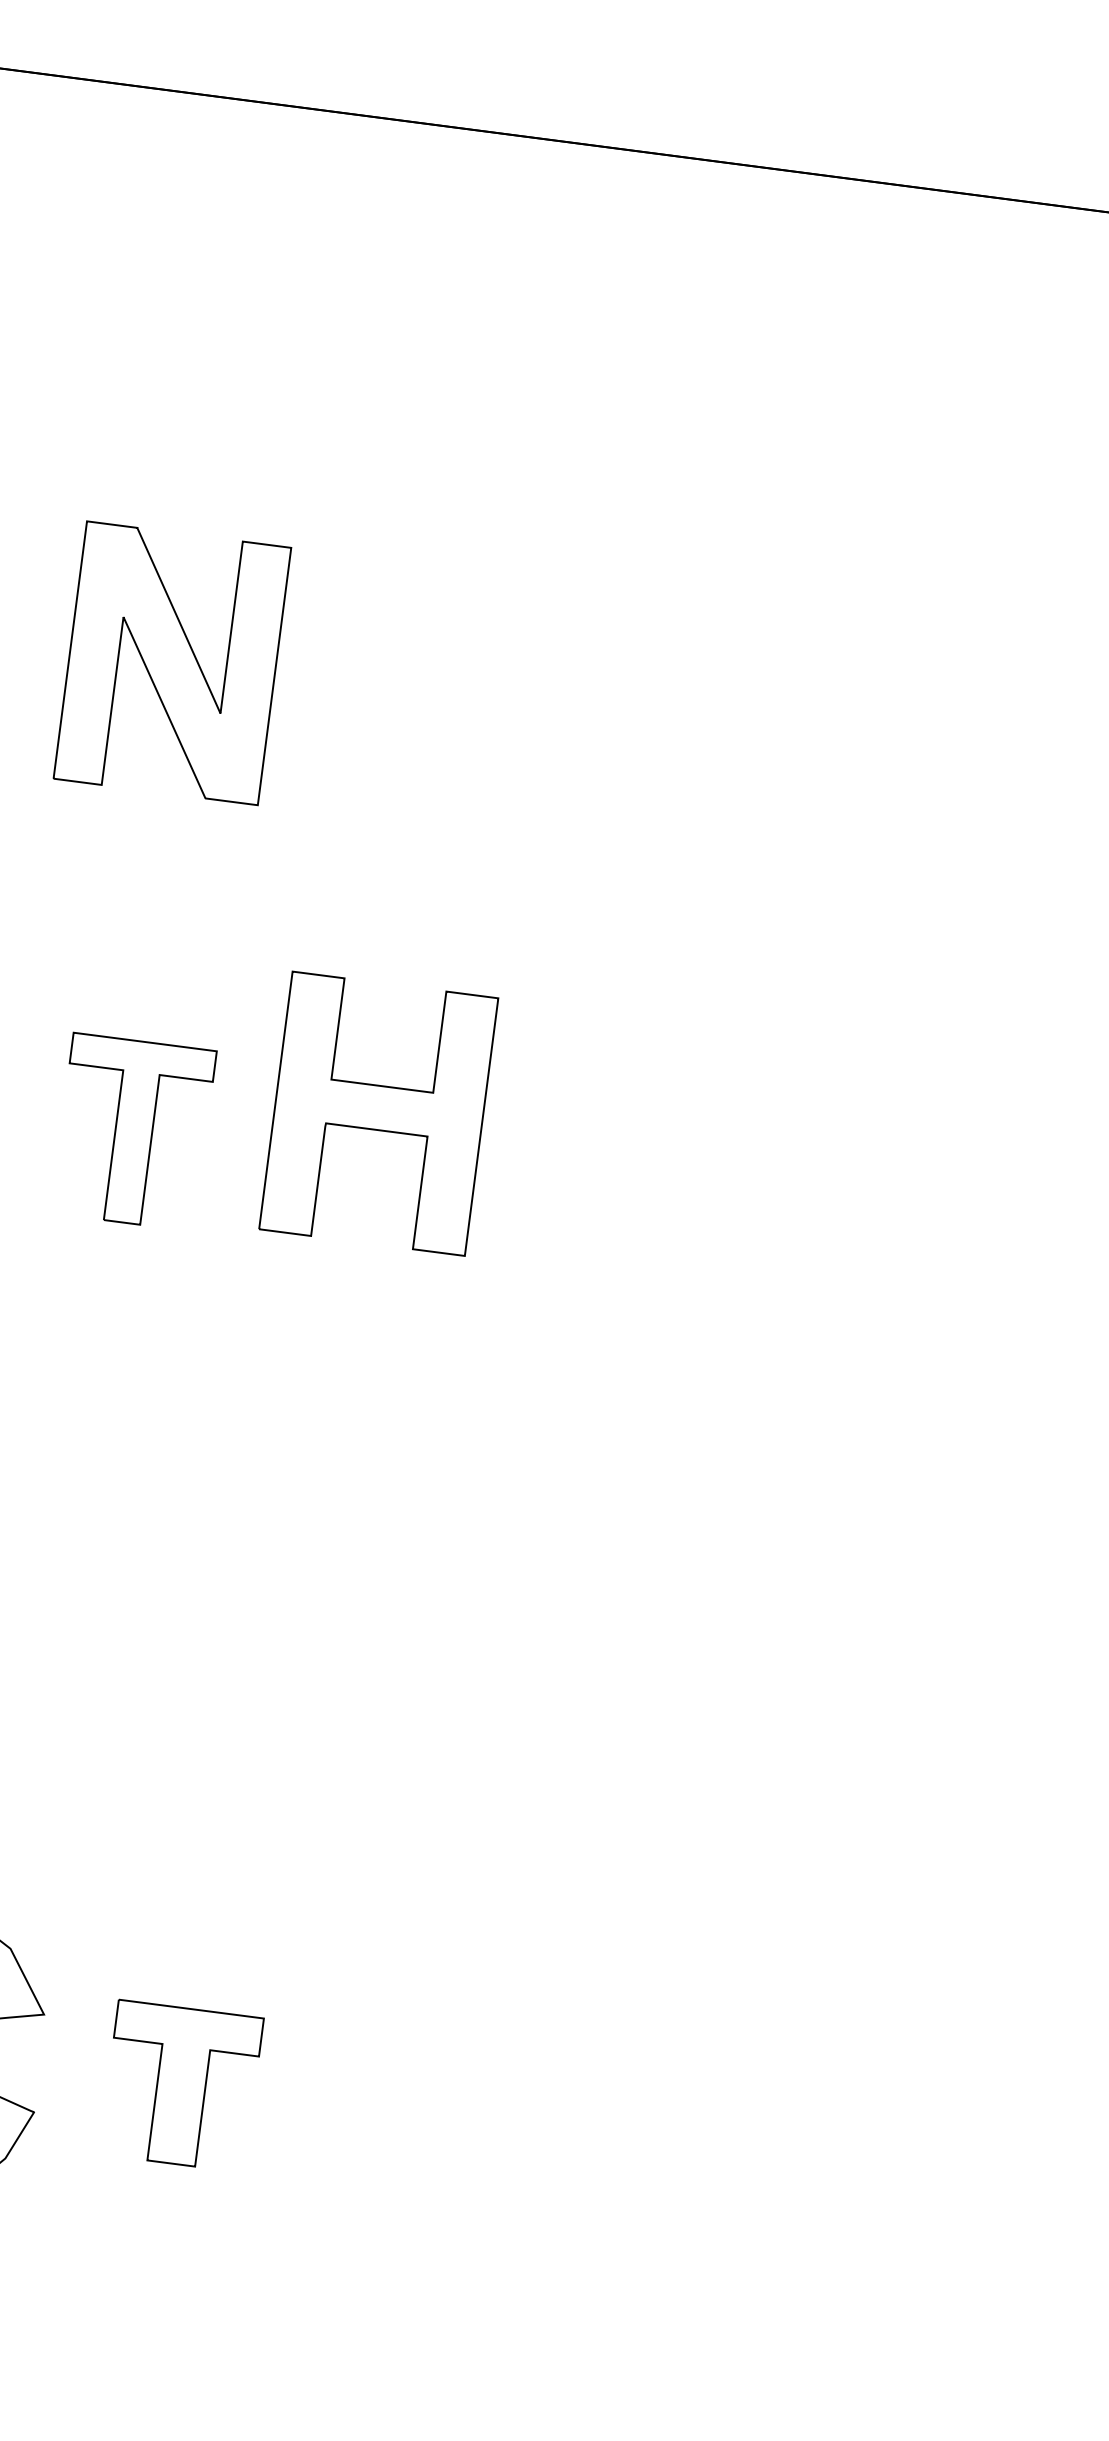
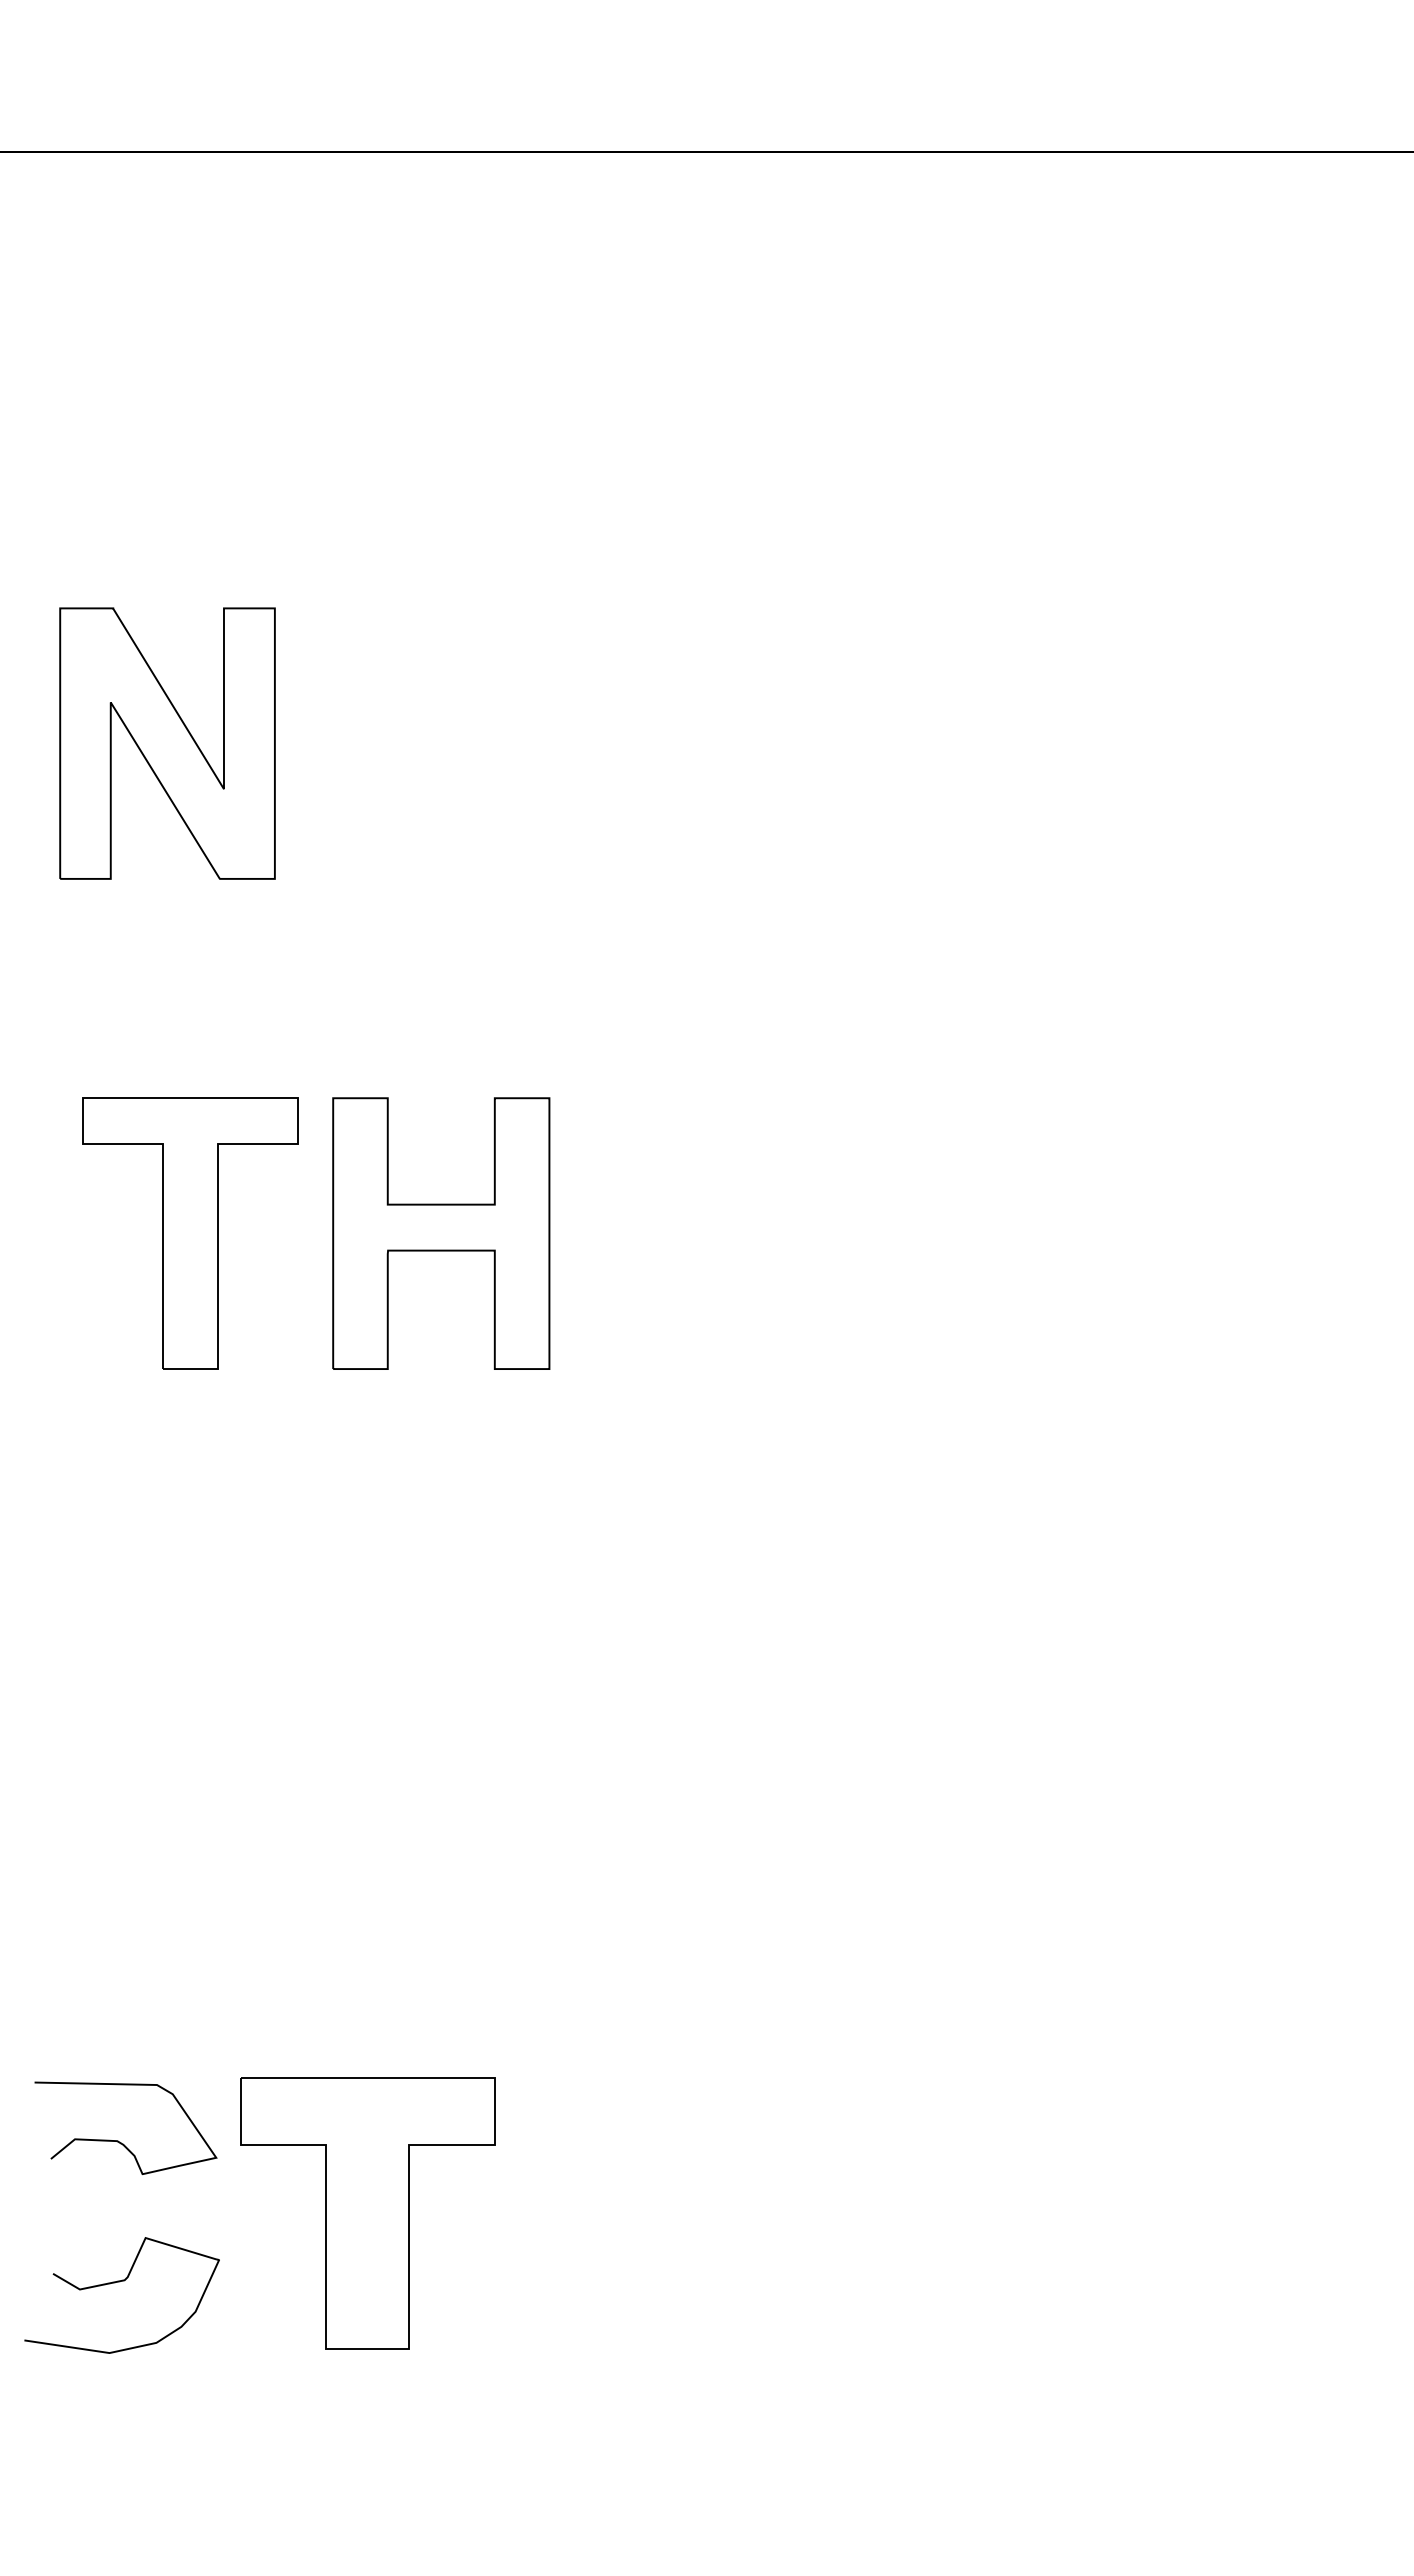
part: (378, 1113) -> (441, 1233), moved
part: (133, 1132) -> (190, 1233), size x1.43
part: (181, 2086) -> (367, 2213), size x1.67

